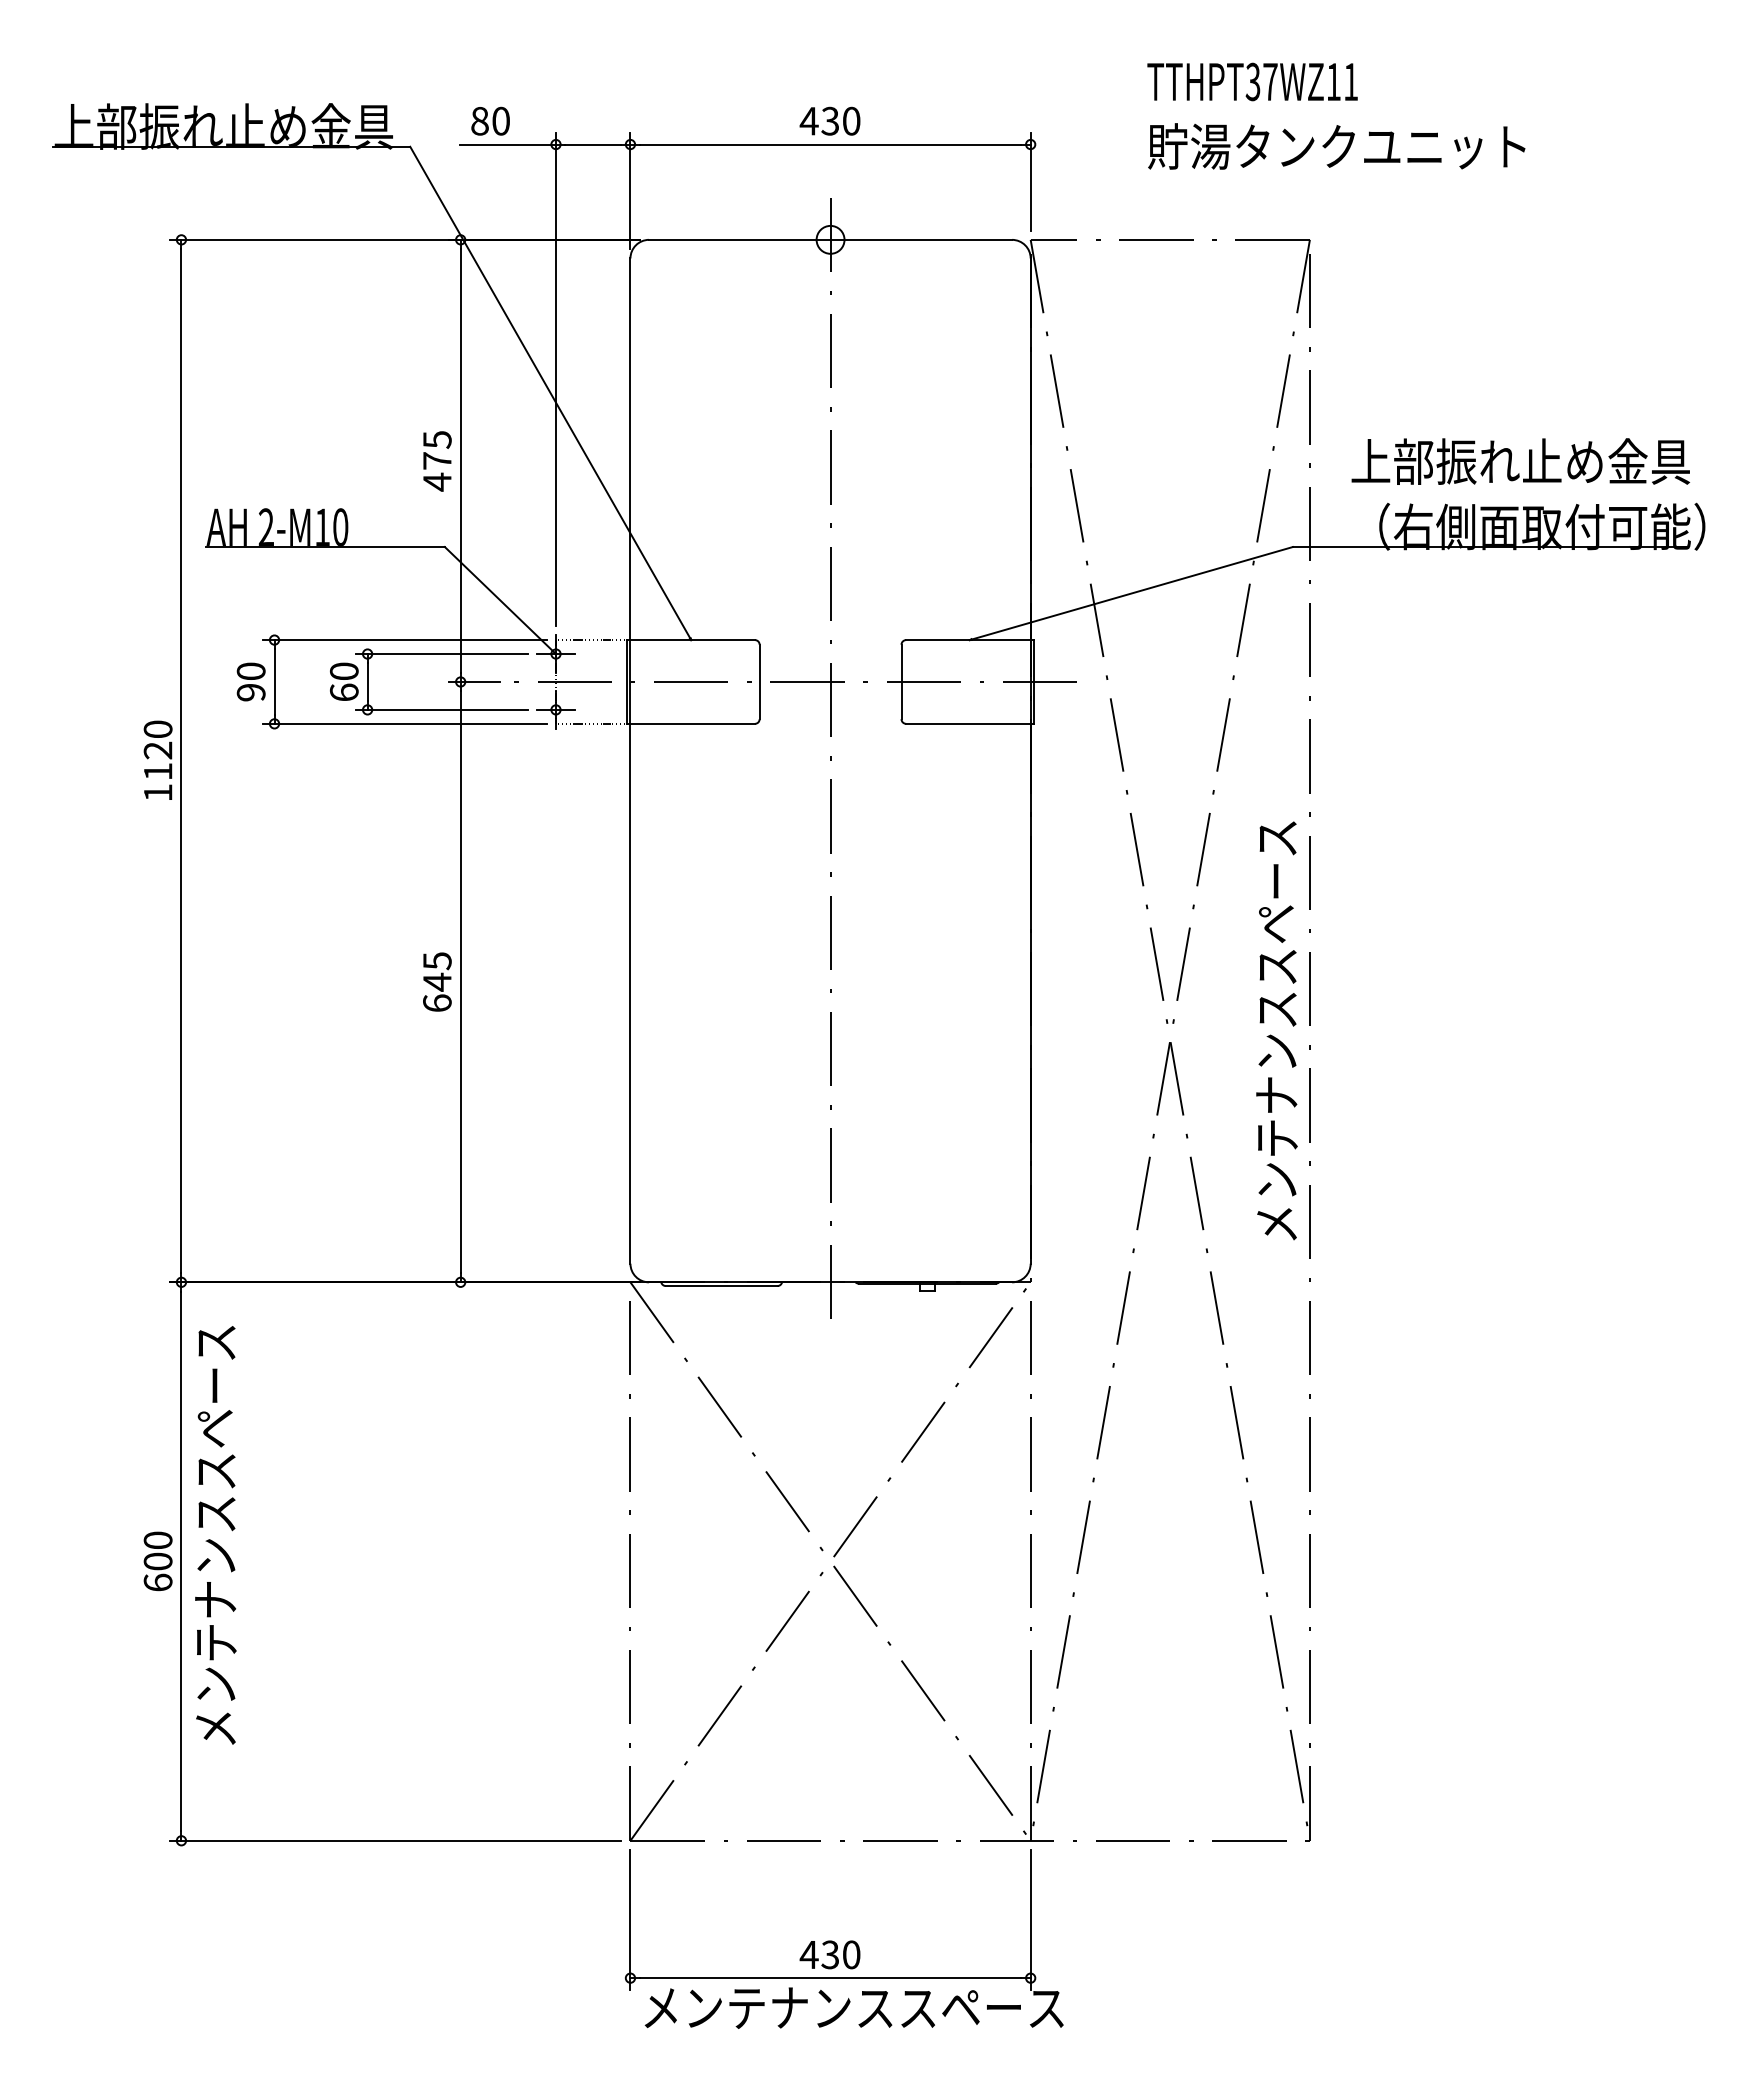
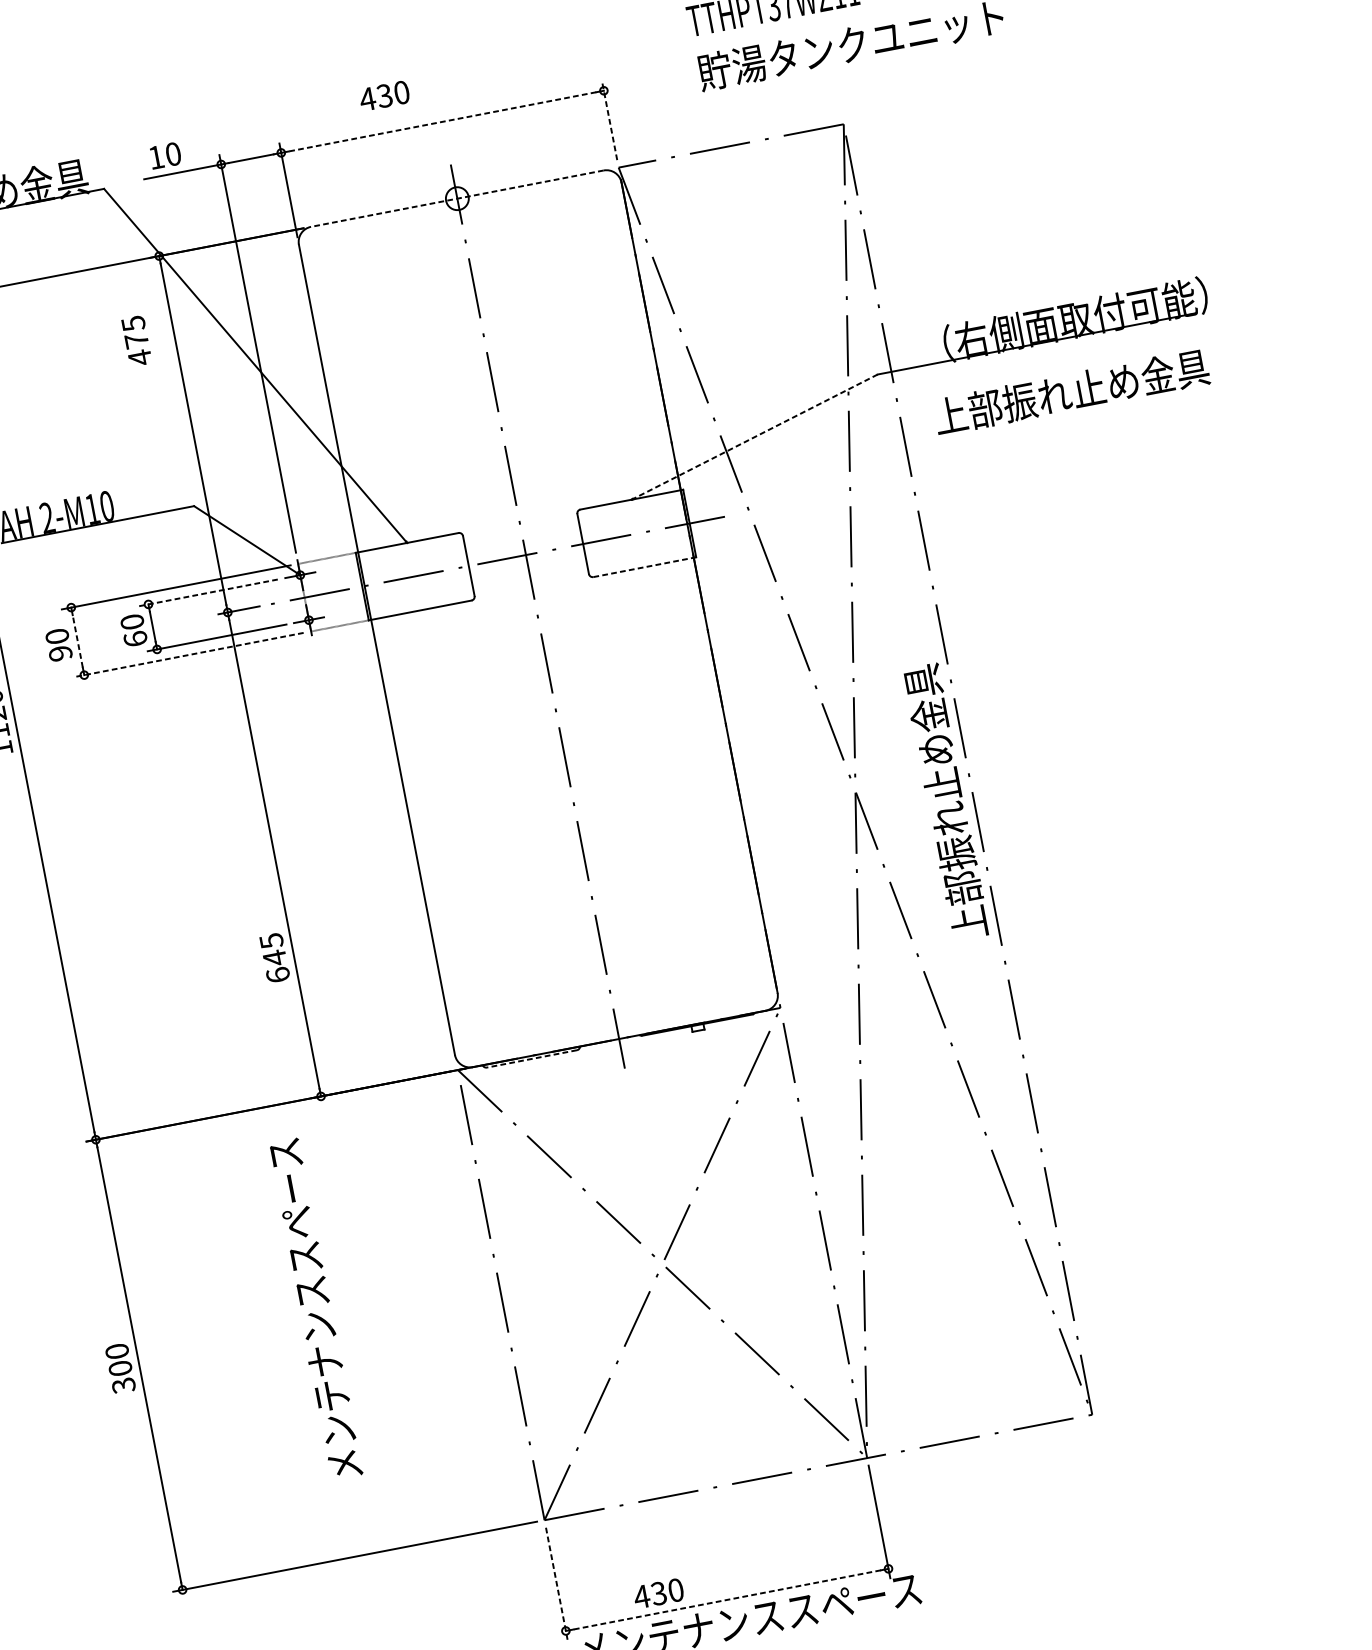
text: (829, 120) -> (383, 95), moved
text: (479, 121) -> (155, 157), 80 -> 10
line: (830, 144) -> (442, 121), solid -> dashed
line: (1030, 181) -> (609, 120), solid -> dashed
line: (830, 239) -> (457, 198), solid -> dashed
text: (437, 461) -> (136, 341), moved
text: (1520, 461) -> (1071, 391), moved
line: (1130, 593) -> (754, 437), solid -> dashed
line: (441, 654) -> (208, 593), solid -> dashed
line: (274, 681) -> (77, 641), solid -> dashed
line: (404, 723) -> (188, 654), solid -> dashed
line: (969, 723) -> (644, 566), solid -> dashed
text: (437, 981) -> (274, 957), moved
text: (1275, 1032) -> (939, 768), メンテナンススペース -> 上部振れ止め金具
line: (721, 1286) -> (531, 1059), solid -> dashed
text: (215, 1535) -> (315, 1309), moved
text: (157, 1582) -> (123, 1385), 600 -> 300
line: (630, 1919) -> (556, 1583), solid -> dashed
text: (829, 1954) -> (658, 1593), moved
line: (830, 1978) -> (727, 1600), solid -> dashed

